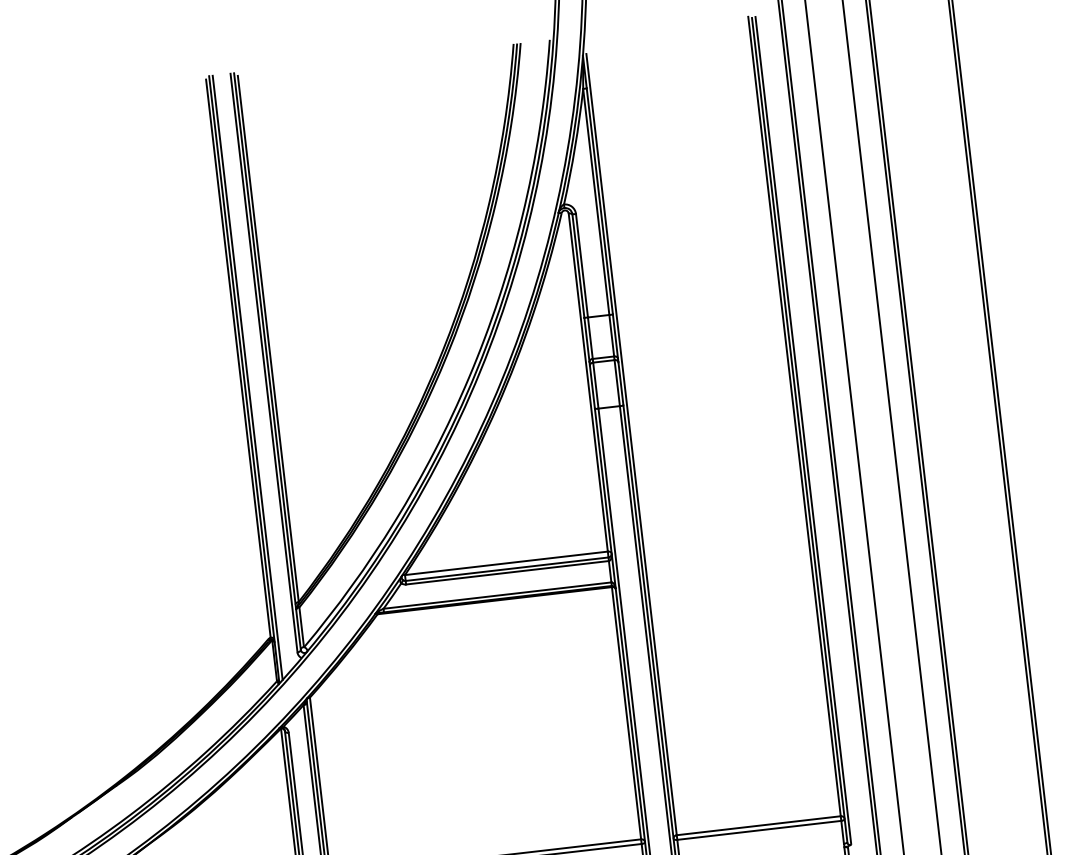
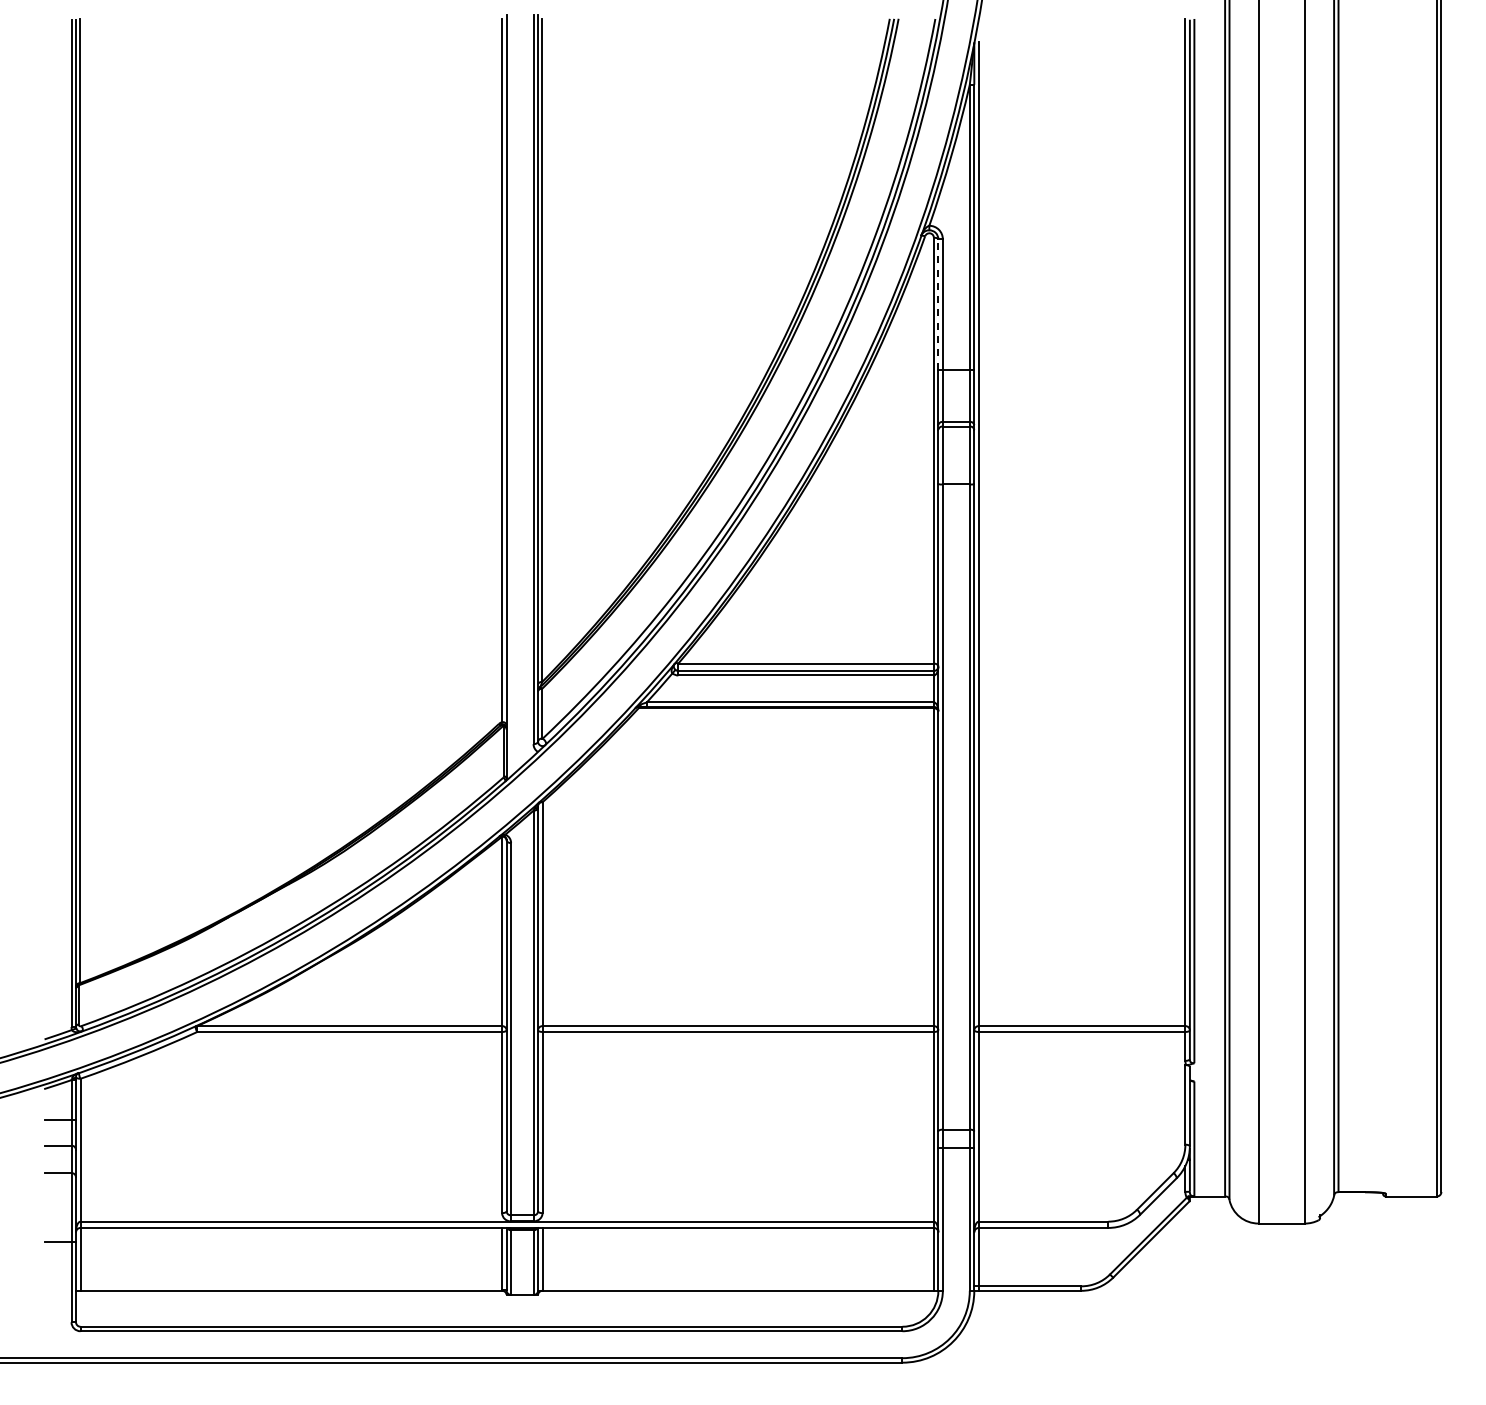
line: (578, 265) -> (938, 303), solid -> dashed
line: (247, 377) -> (511, 395), removed

